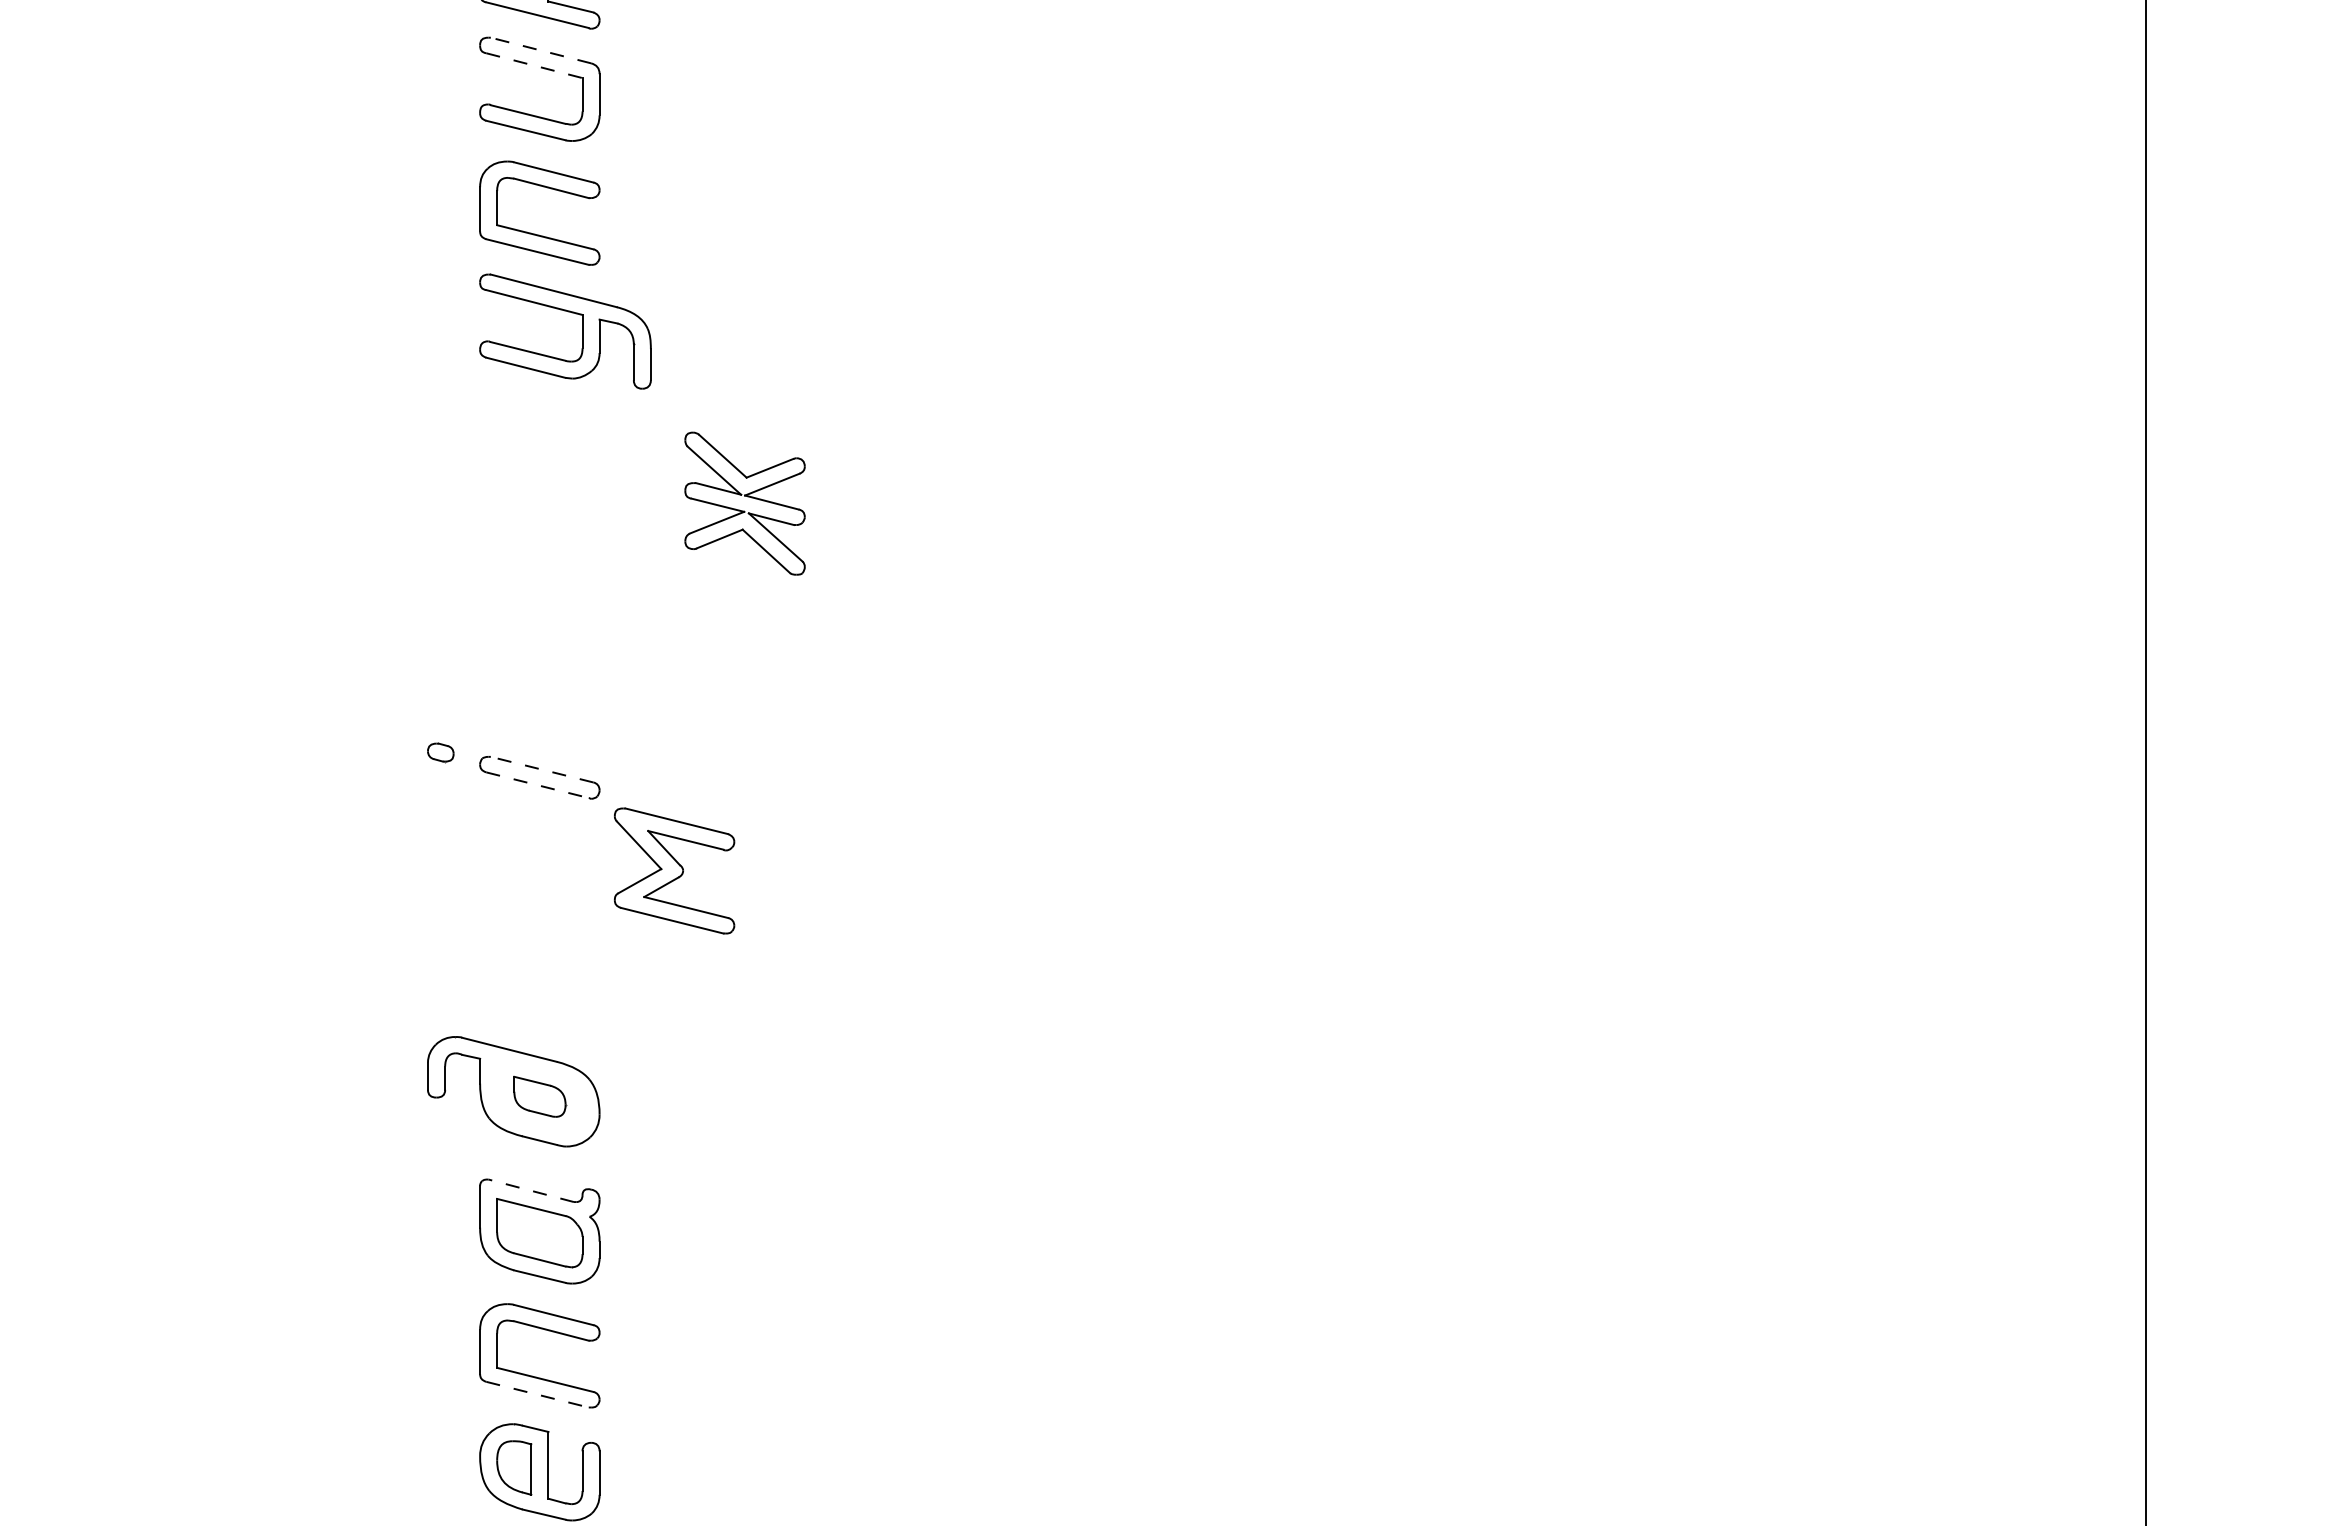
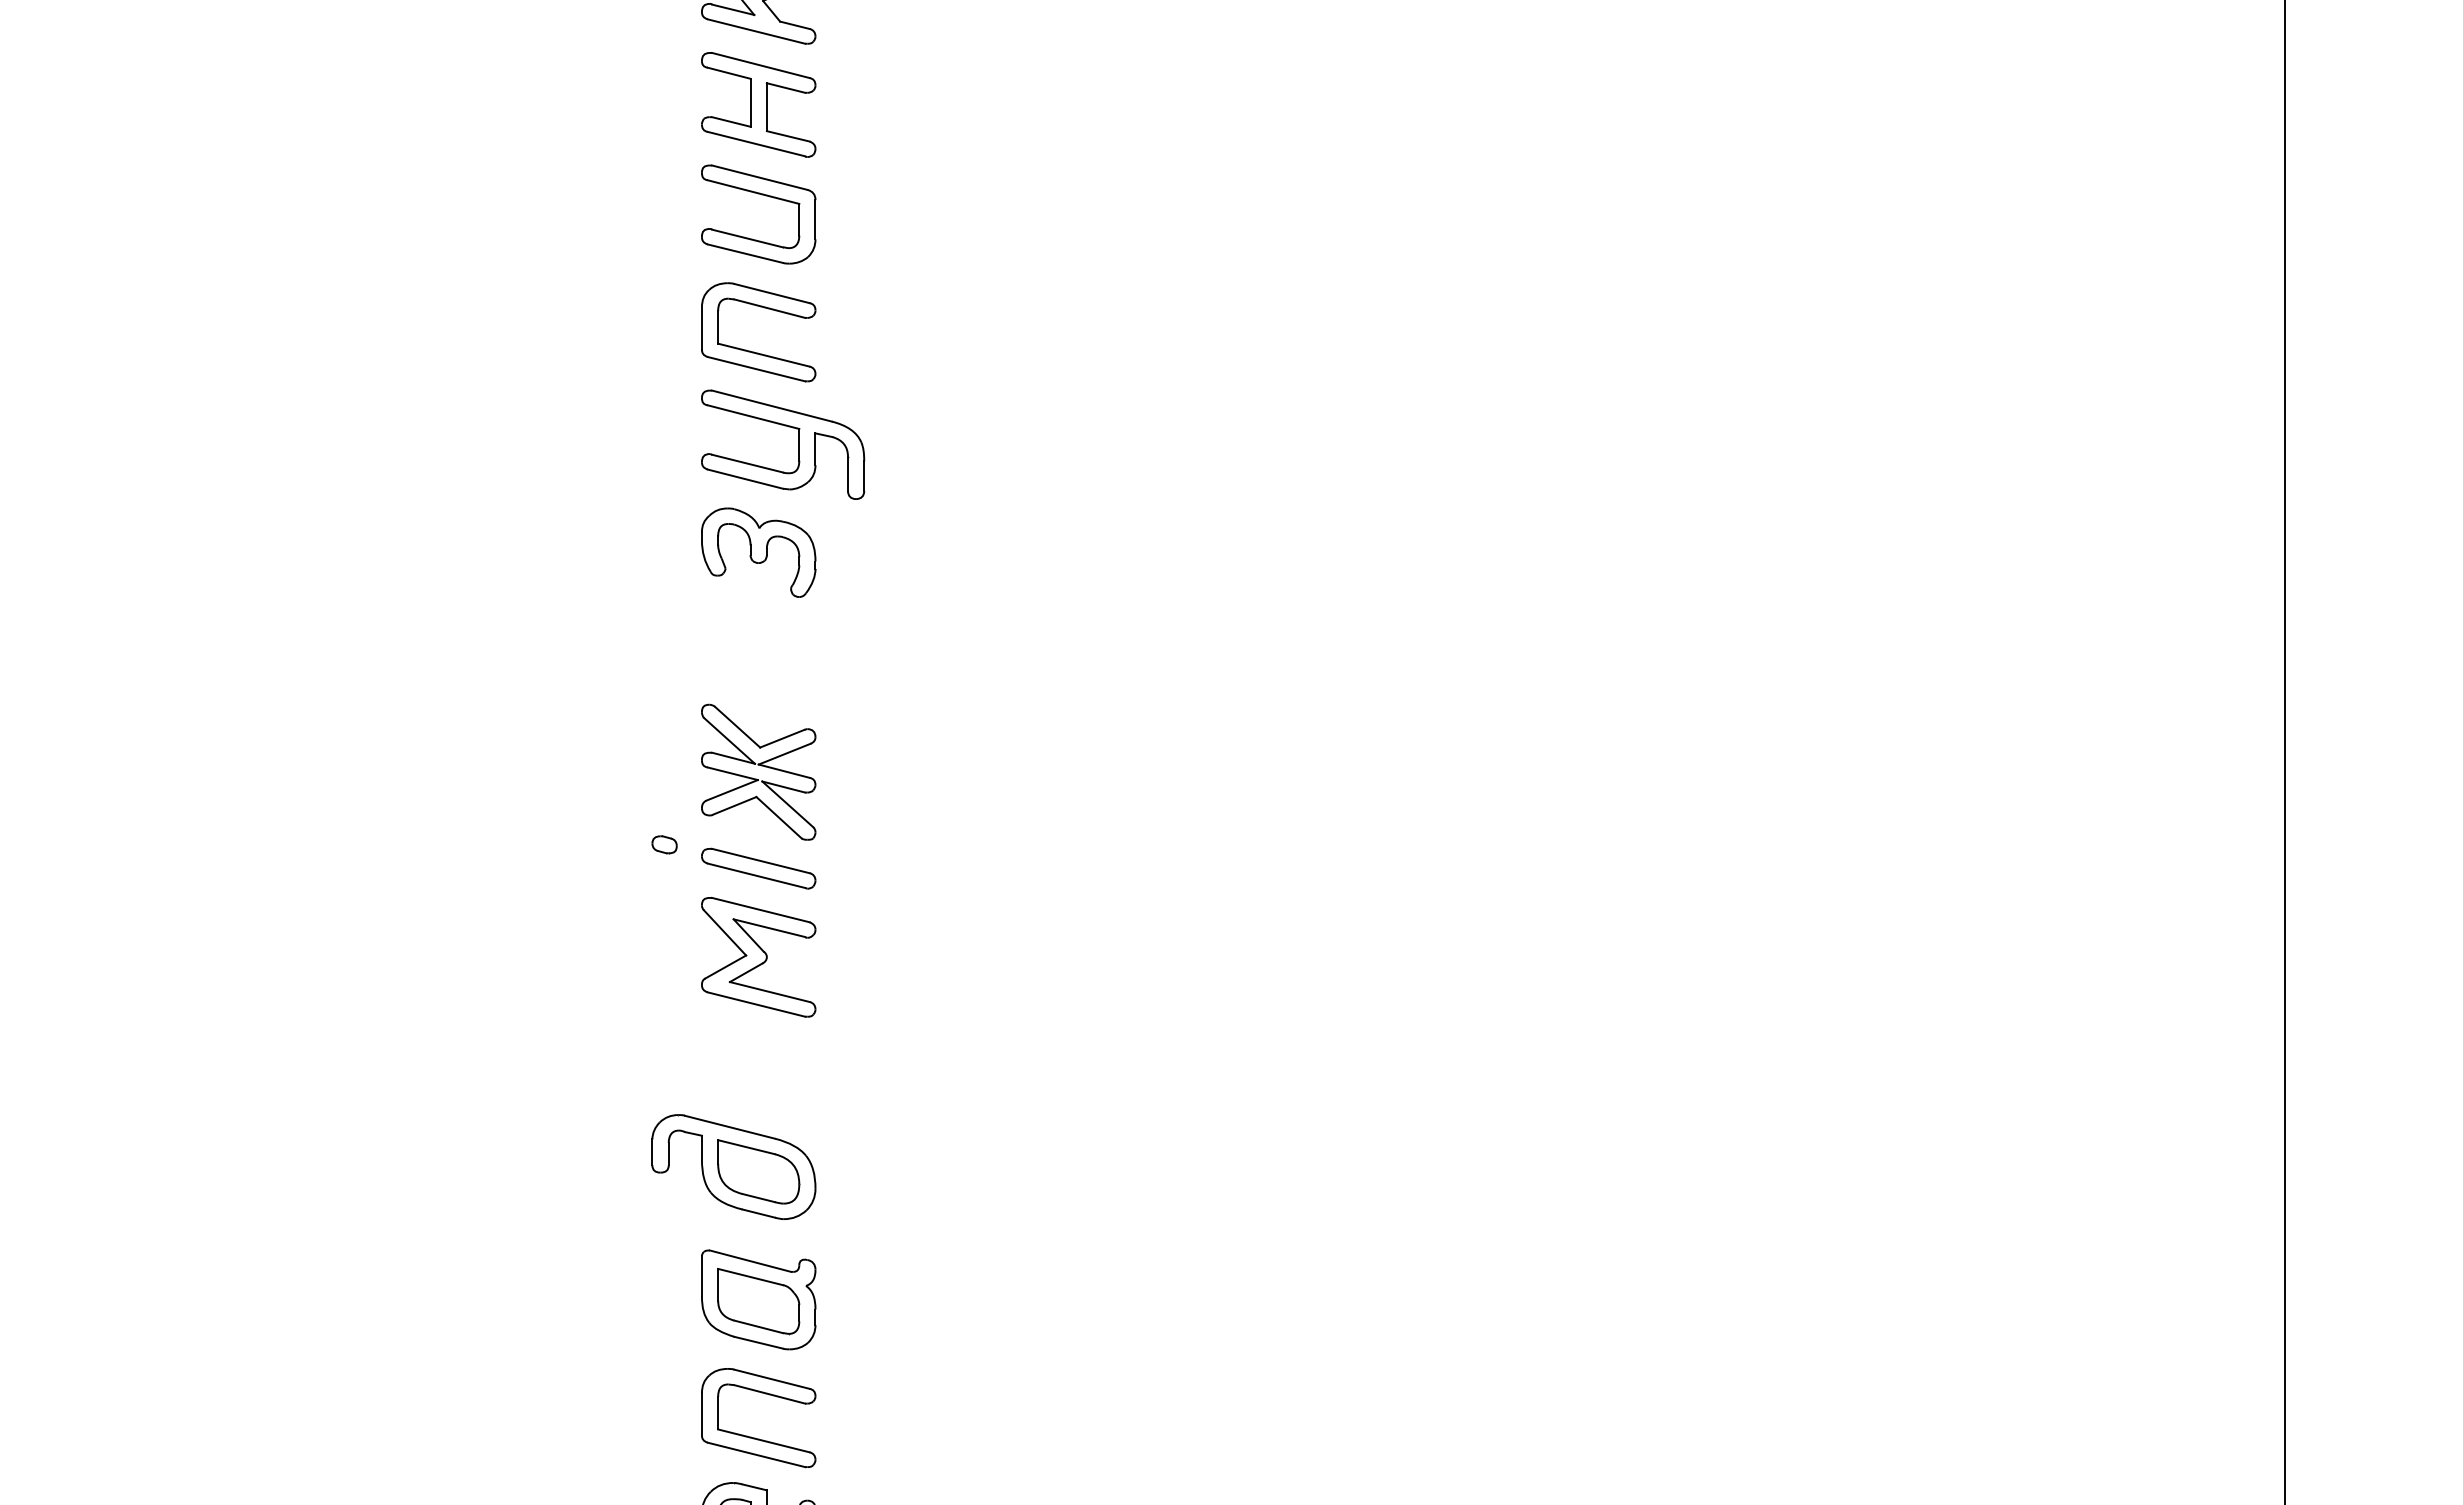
line: (540, 50) -> (759, 177), dashed -> solid
line: (535, 66) -> (754, 192), dashed -> solid
part: (539, 444) -> (758, 552), added
part: (744, 502) -> (758, 771), moved
line: (541, 769) -> (760, 860), dashed -> solid
line: (538, 784) -> (757, 875), dashed -> solid
part: (674, 871) -> (758, 957), moved
part: (539, 1096) -> (758, 1171), size x1.67
line: (531, 1191) -> (750, 1261), dashed -> solid
line: (538, 1395) -> (757, 1455), dashed -> solid

